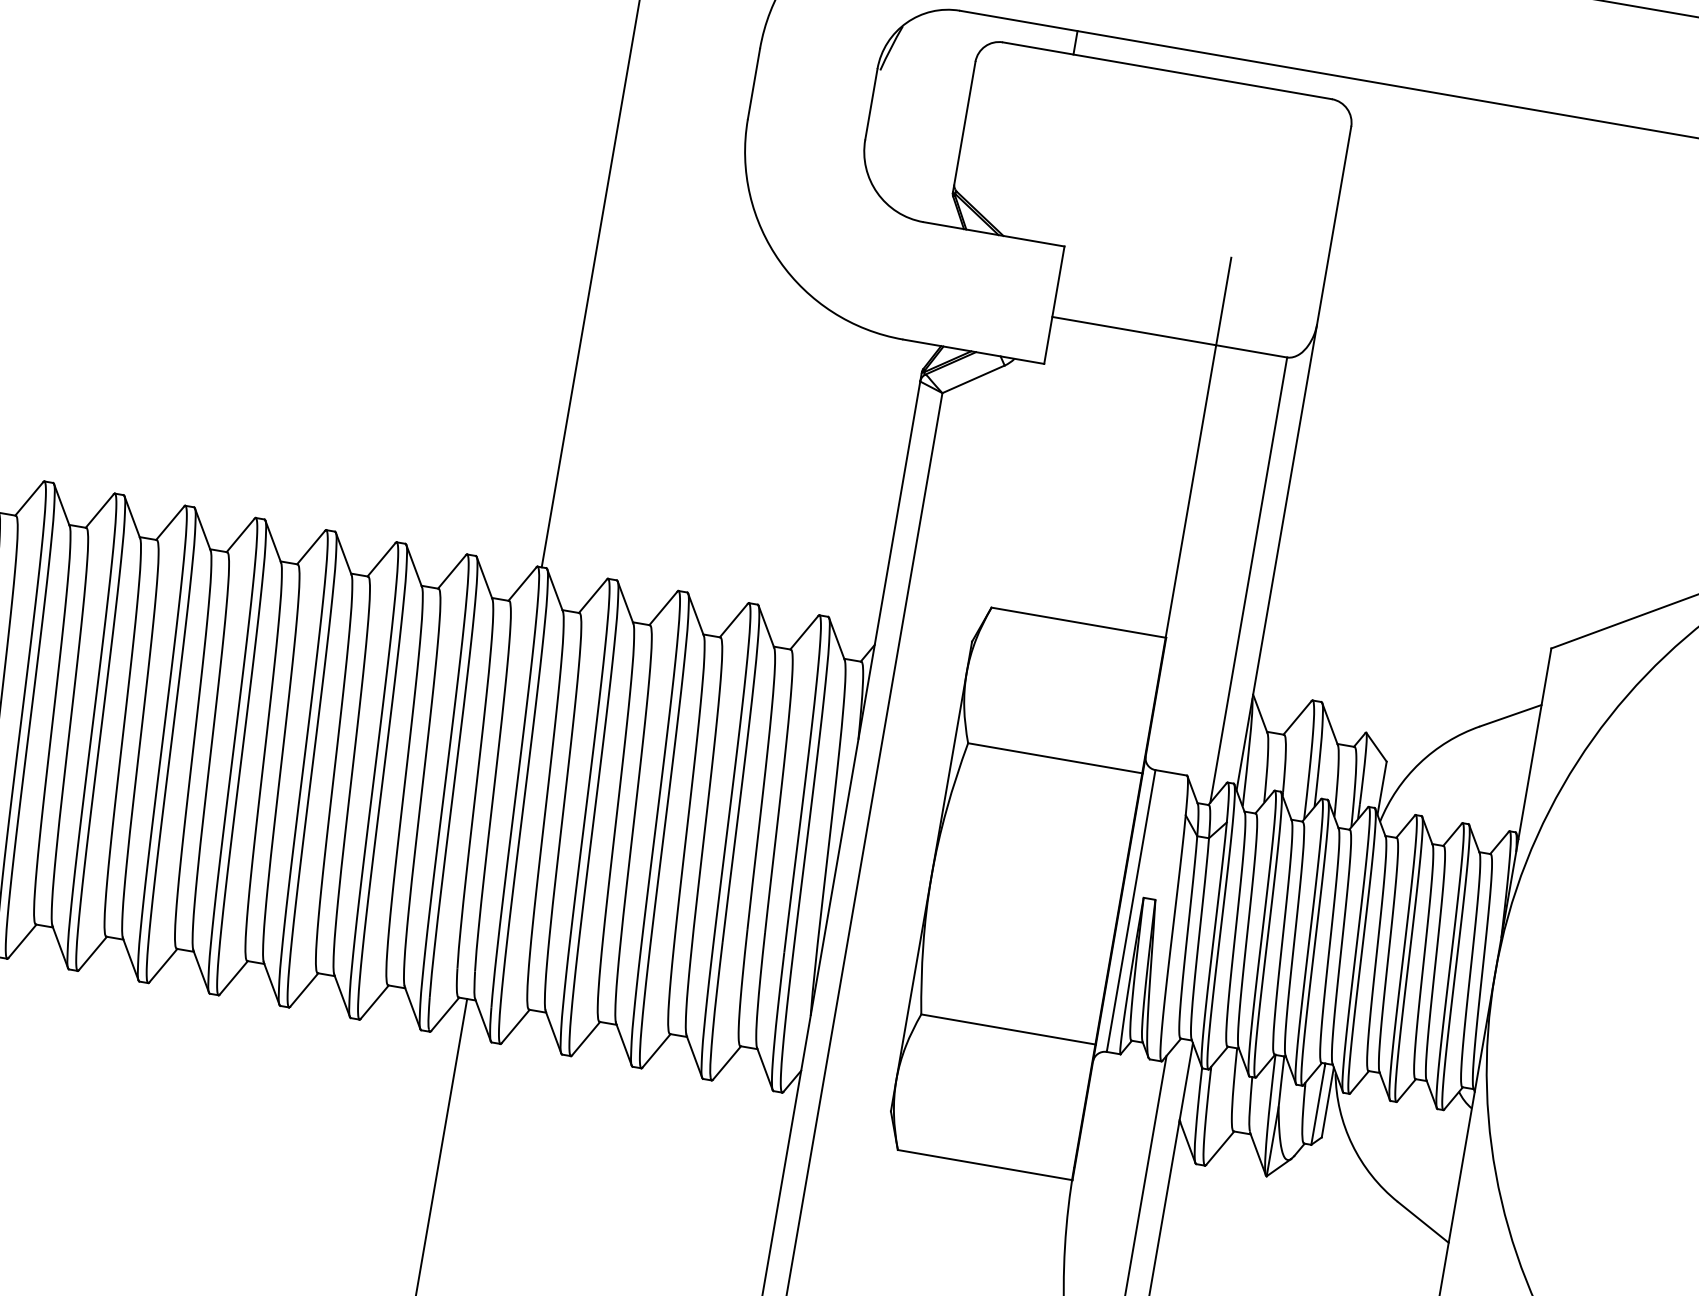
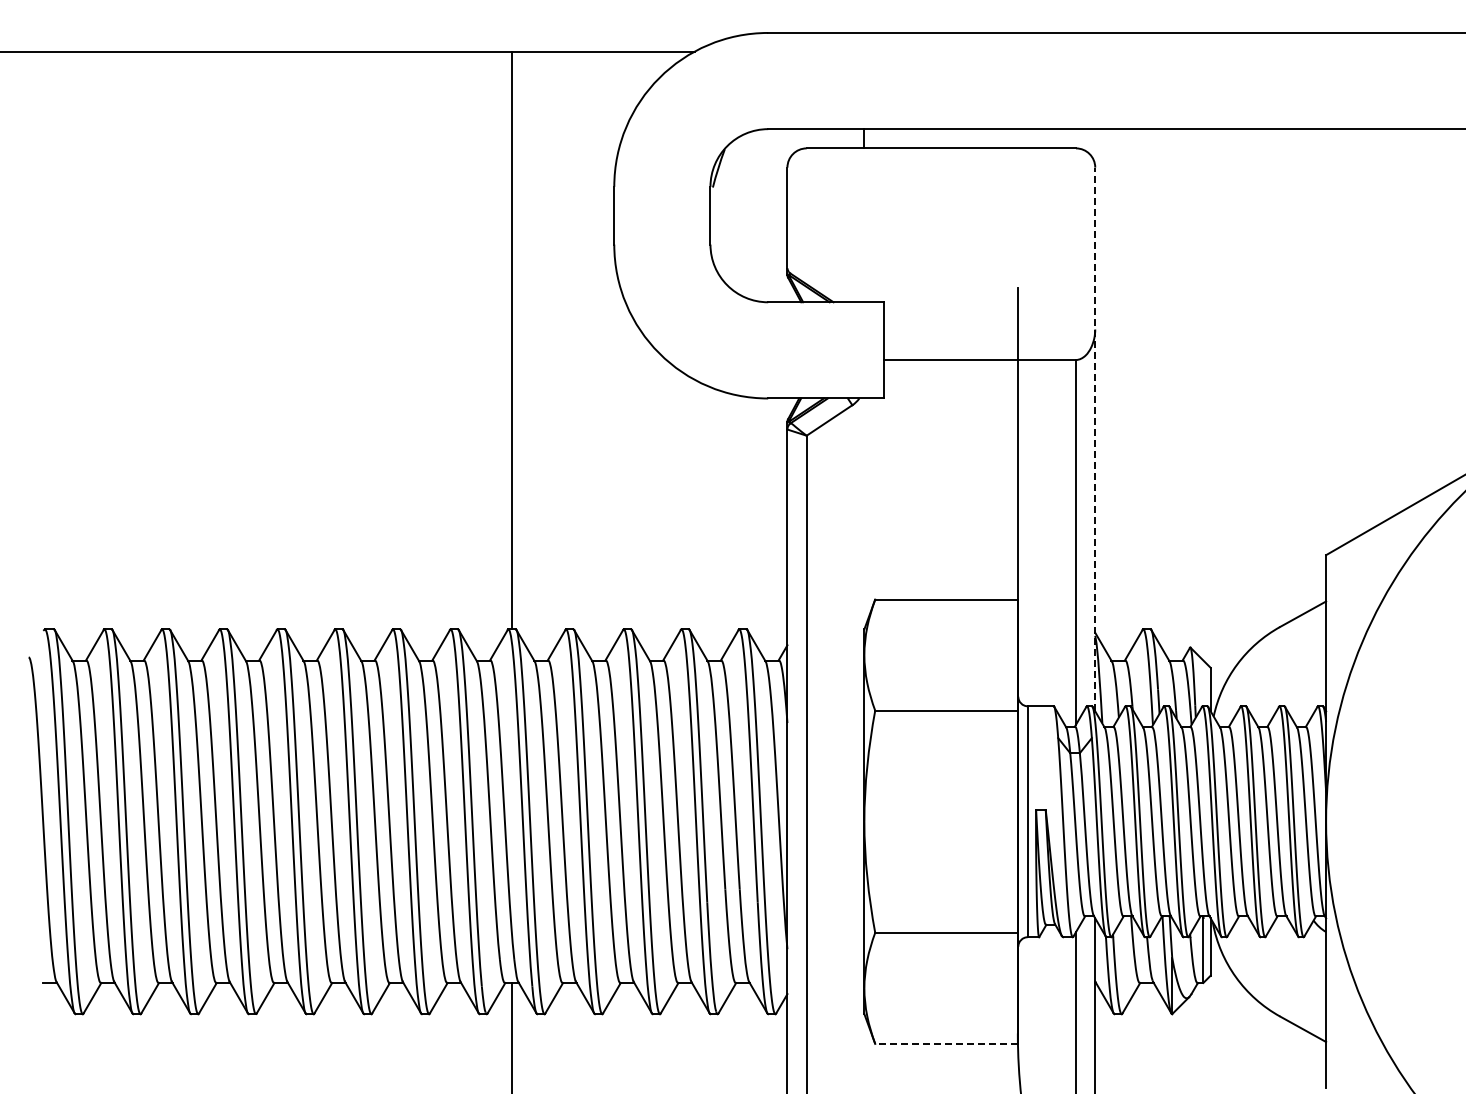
line: (1294, 458) -> (1095, 439), solid -> dashed
line: (984, 1164) -> (946, 1043), solid -> dashed

